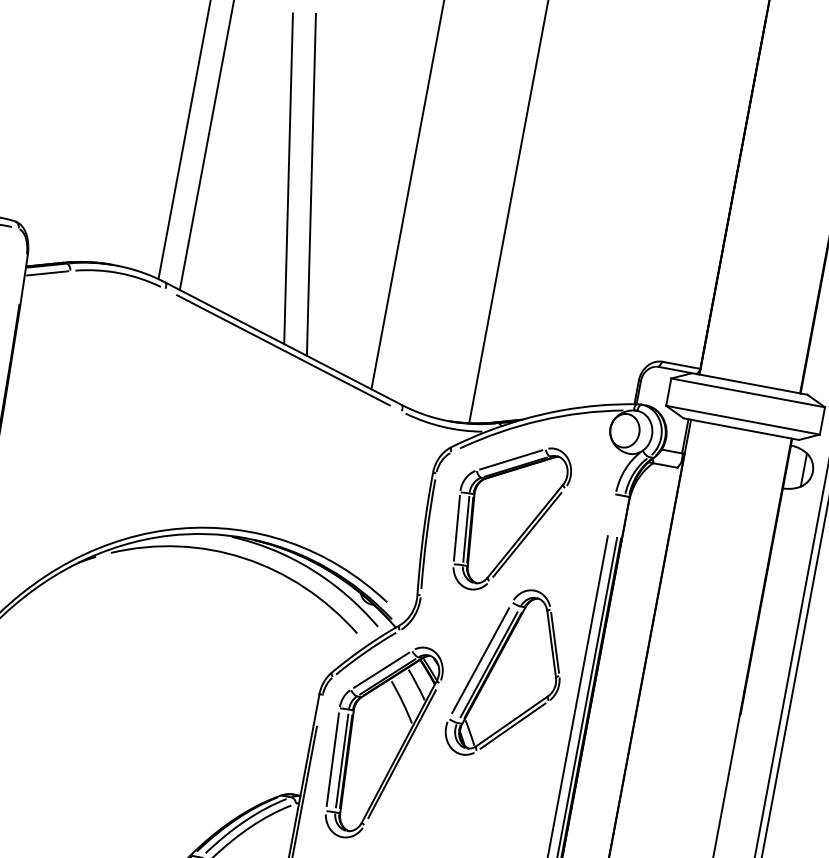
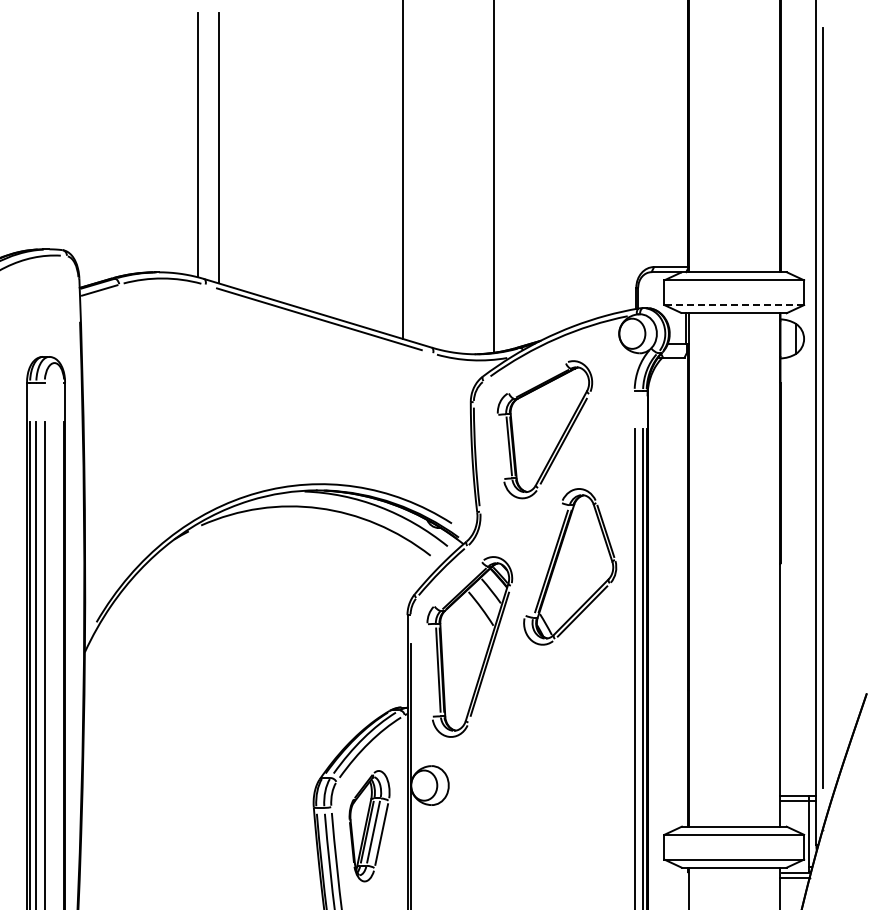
line: (288, 178) -> (295, 167), removed
line: (311, 184) -> (316, 169), removed
line: (743, 420) -> (734, 305), solid -> dashed
line: (510, 459) -> (536, 377), removed
line: (456, 527) -> (500, 446), removed
line: (480, 660) -> (543, 559), removed
line: (381, 669) -> (457, 583), removed
line: (332, 759) -> (429, 670), removed

